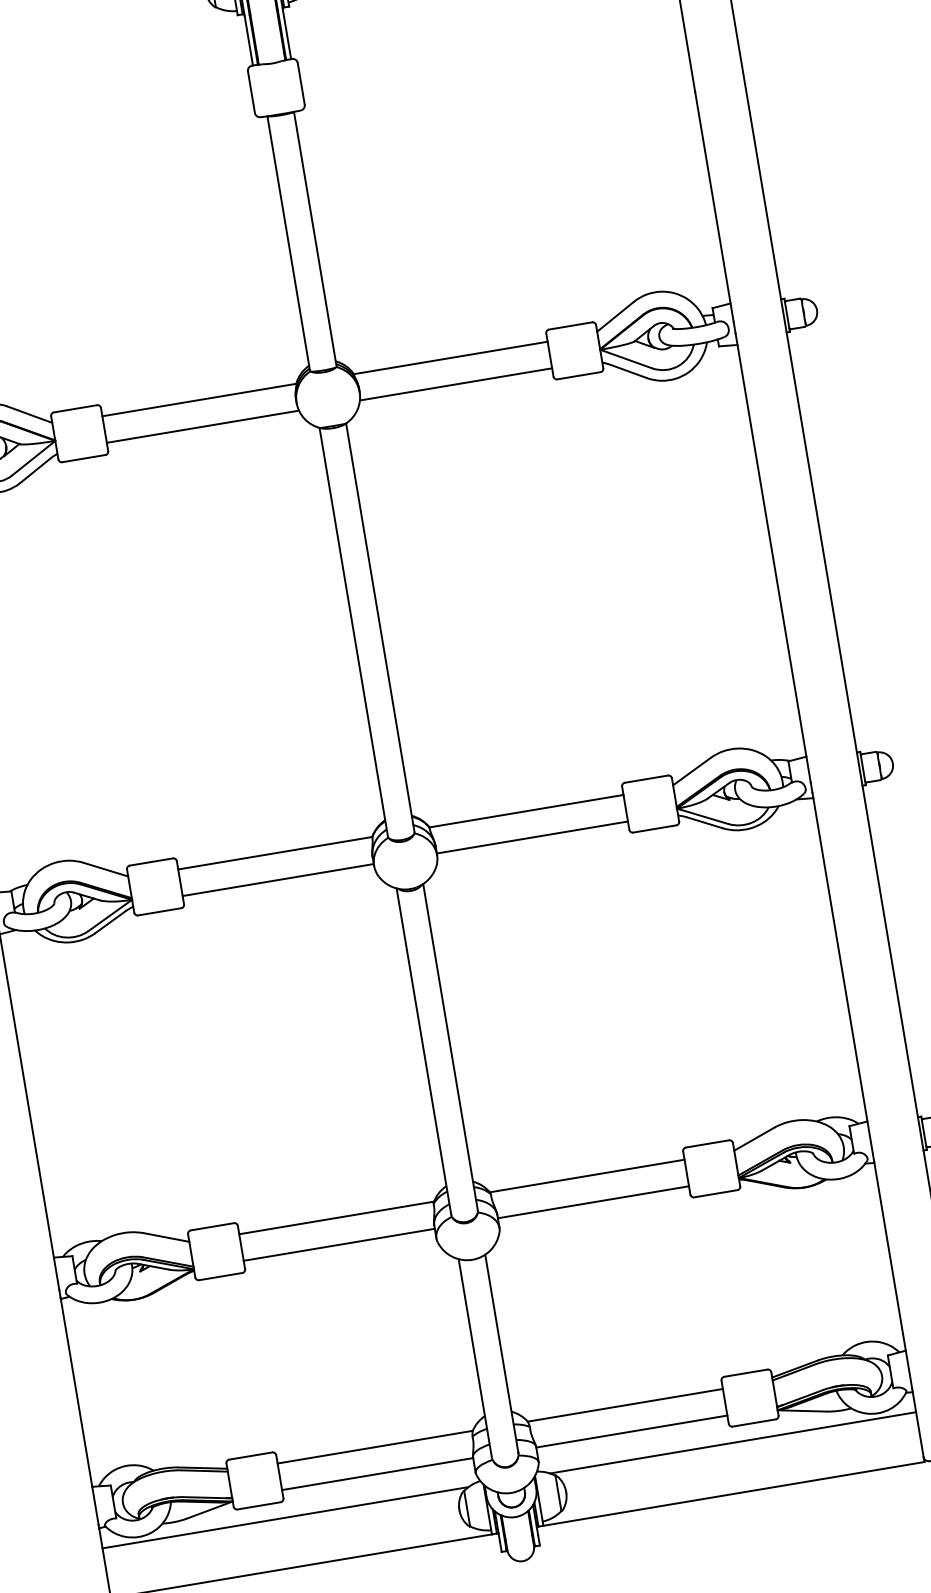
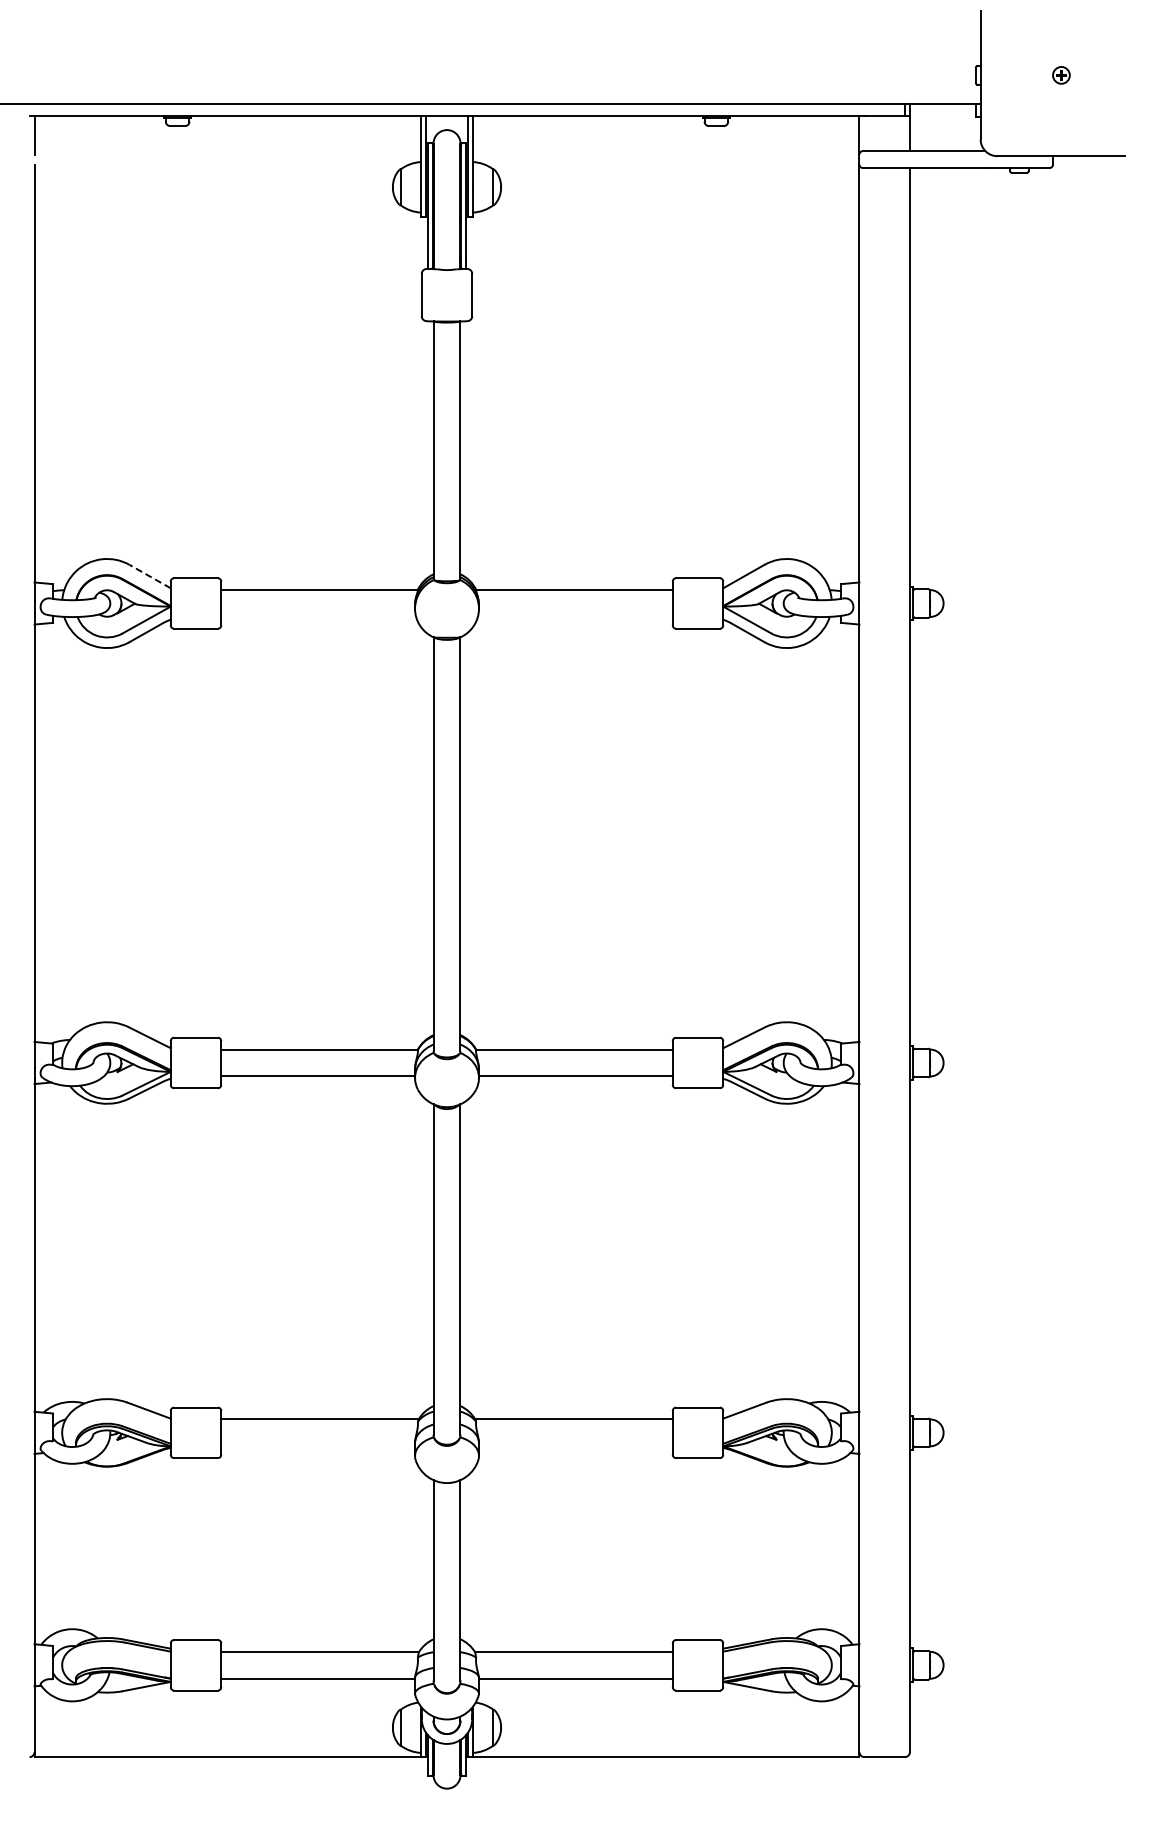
line: (455, 384) -> (574, 616), removed
line: (30, 414) -> (150, 576), solid -> dashed
line: (202, 426) -> (318, 616), removed
line: (593, 1202) -> (575, 1446), removed
line: (339, 1244) -> (318, 1446), removed
line: (732, 1442) -> (673, 1706), removed
line: (284, 1517) -> (219, 1706), removed

